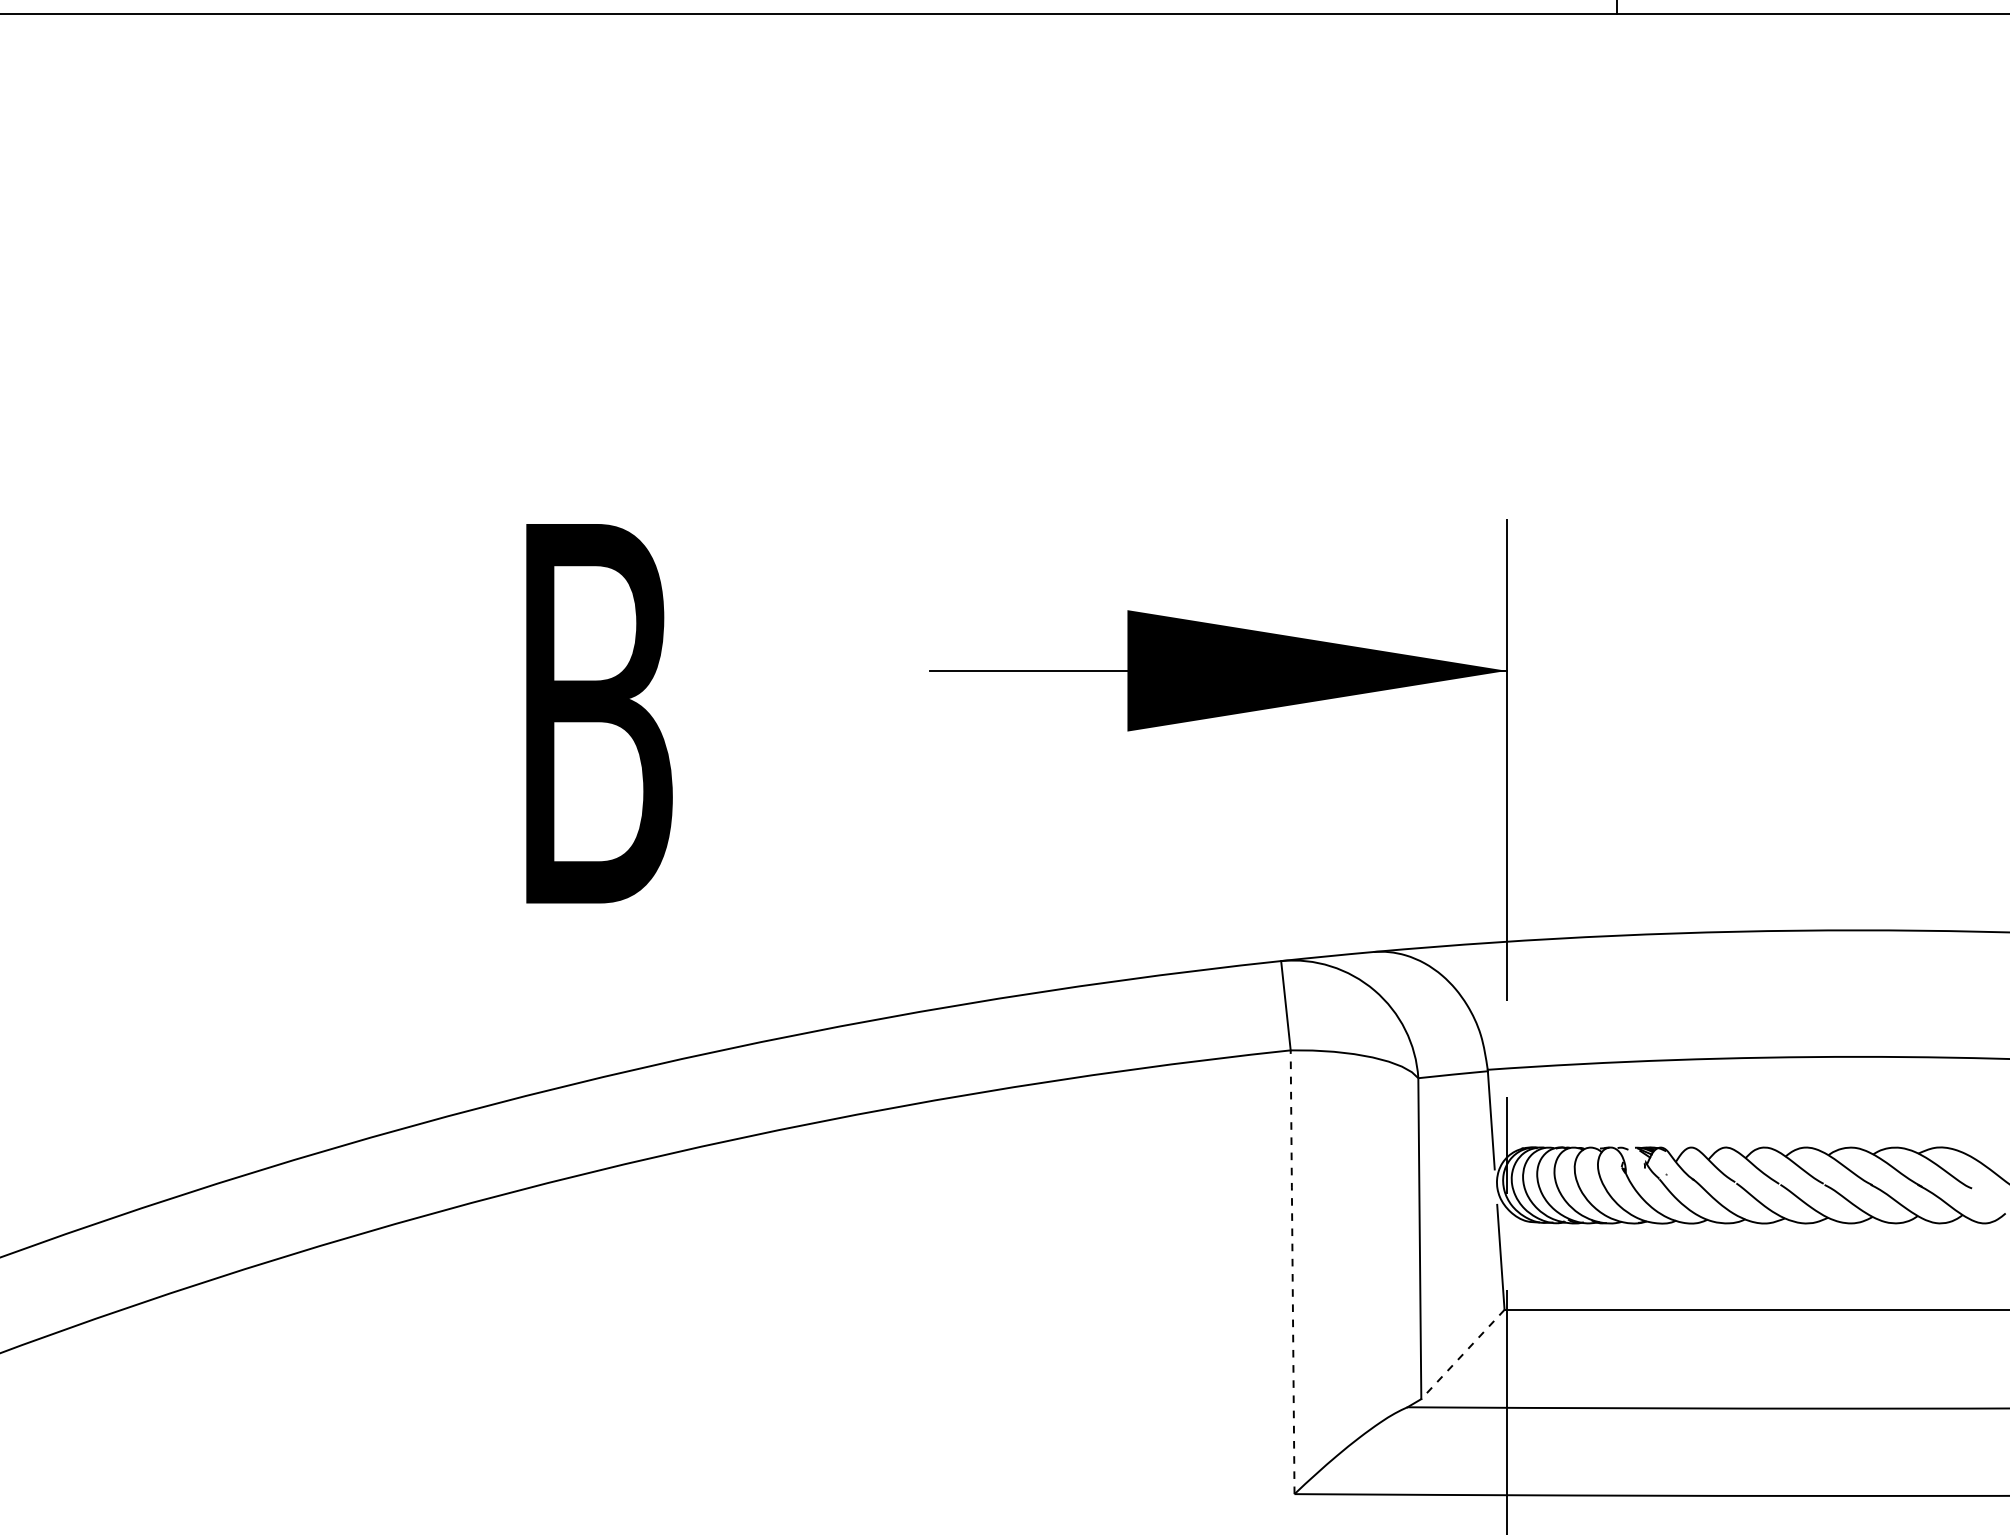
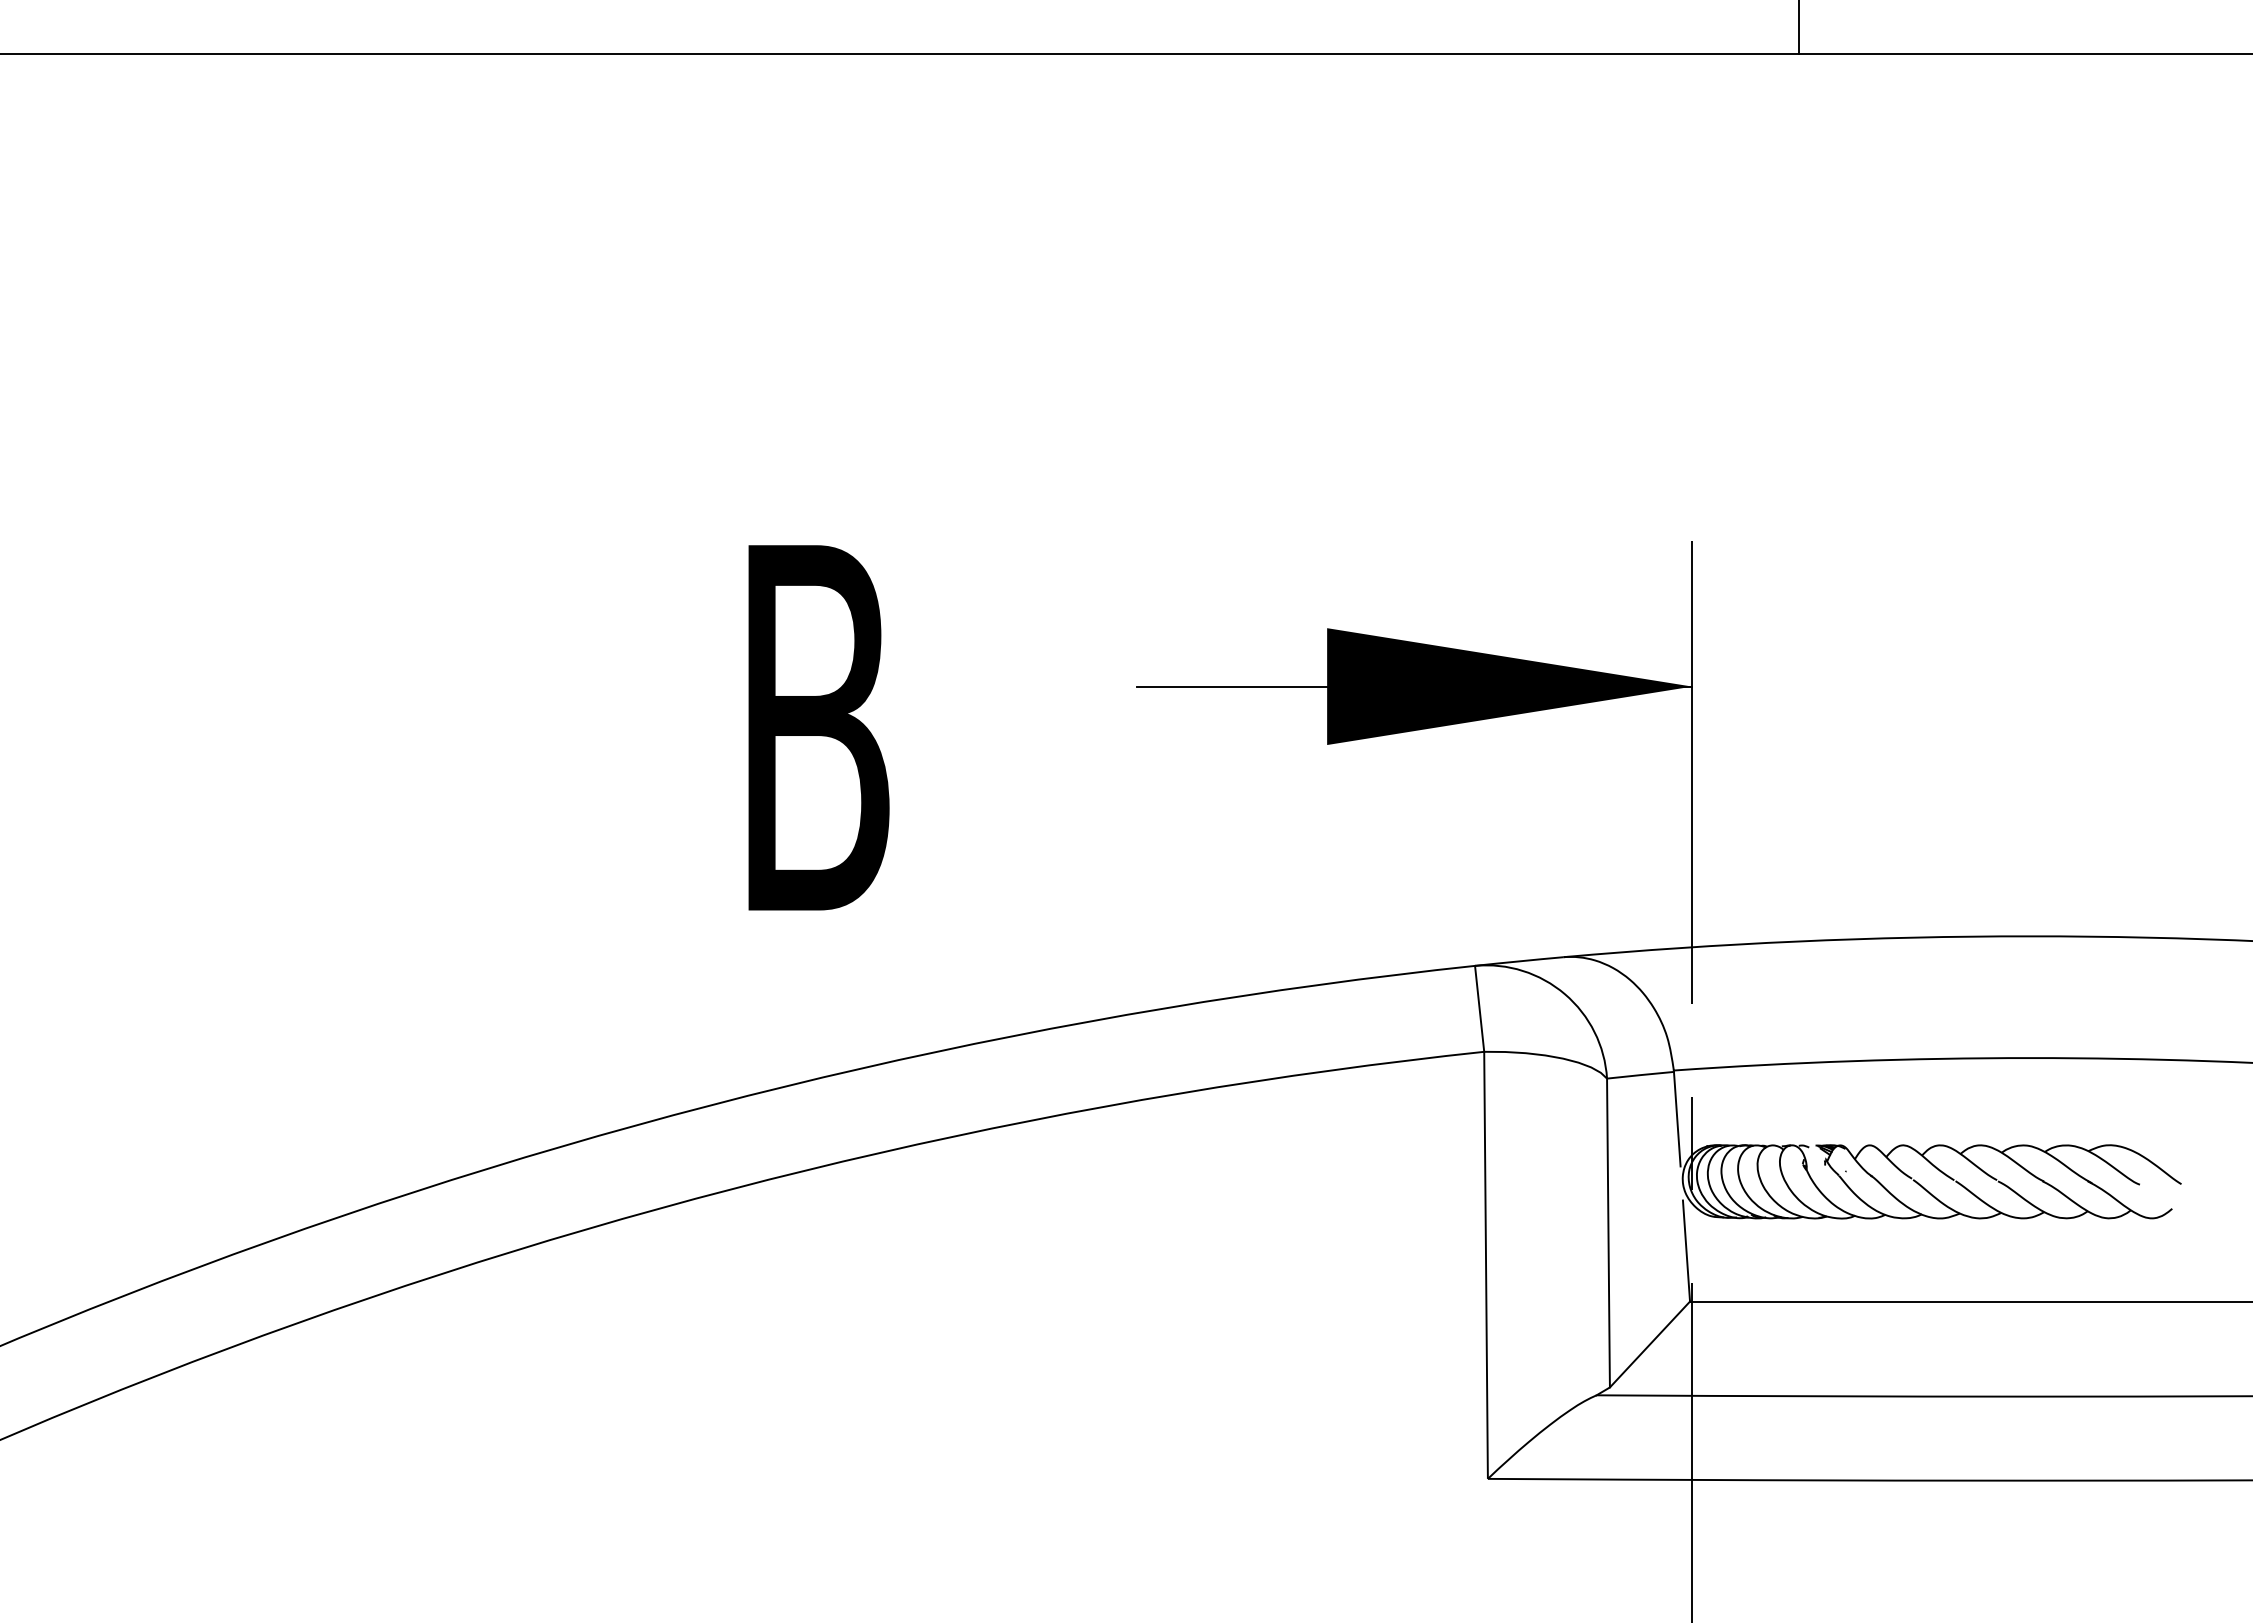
line: (1293, 1270) -> (1486, 1263), dashed -> solid
line: (1462, 1354) -> (1649, 1344), dashed -> solid

